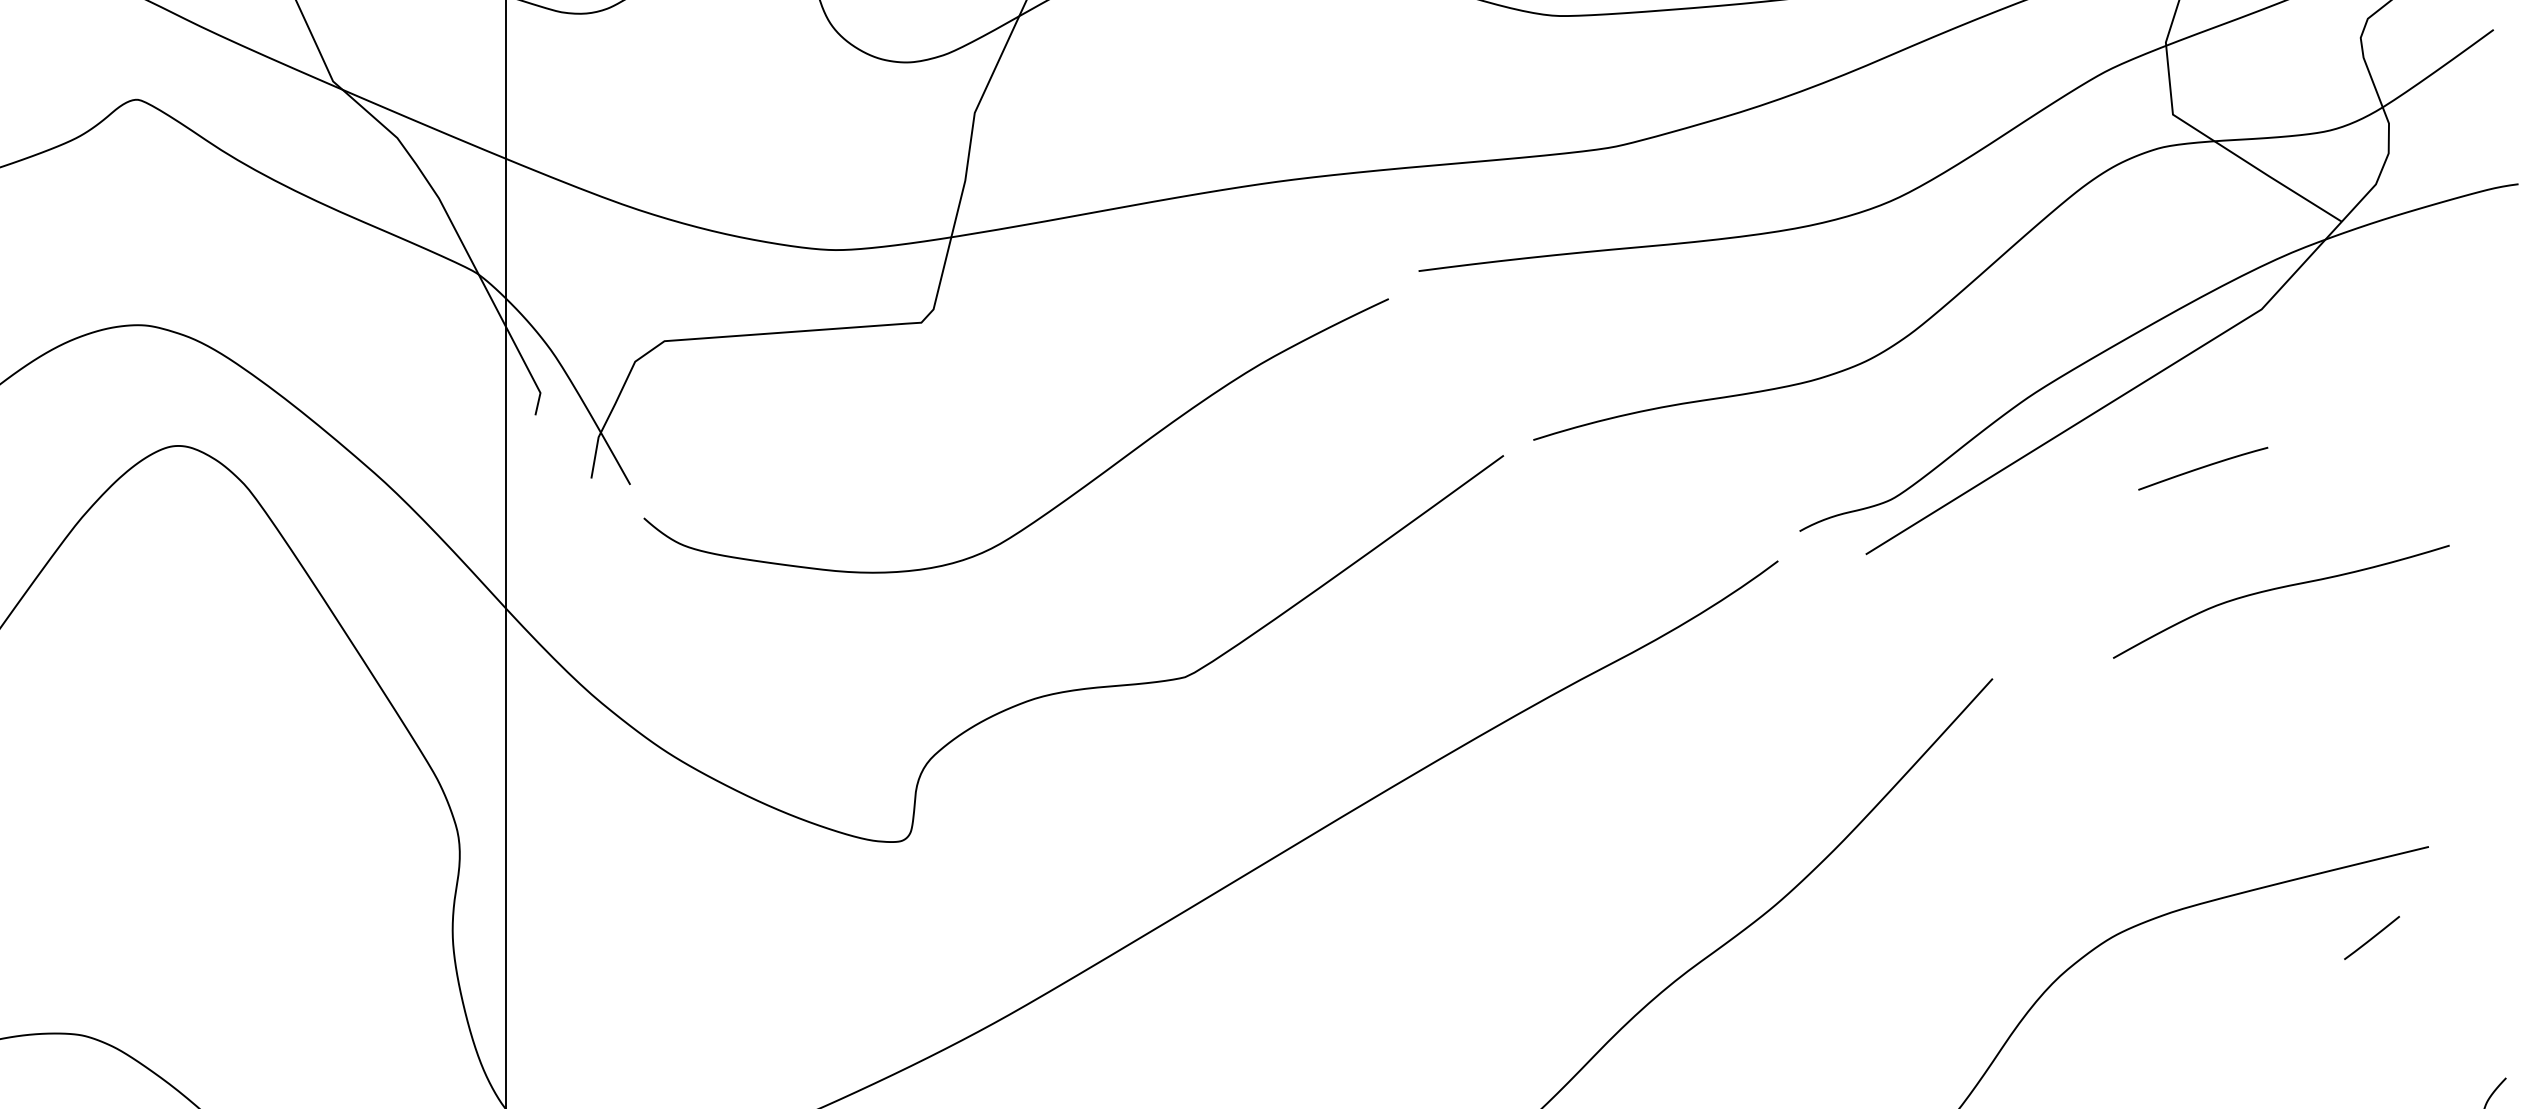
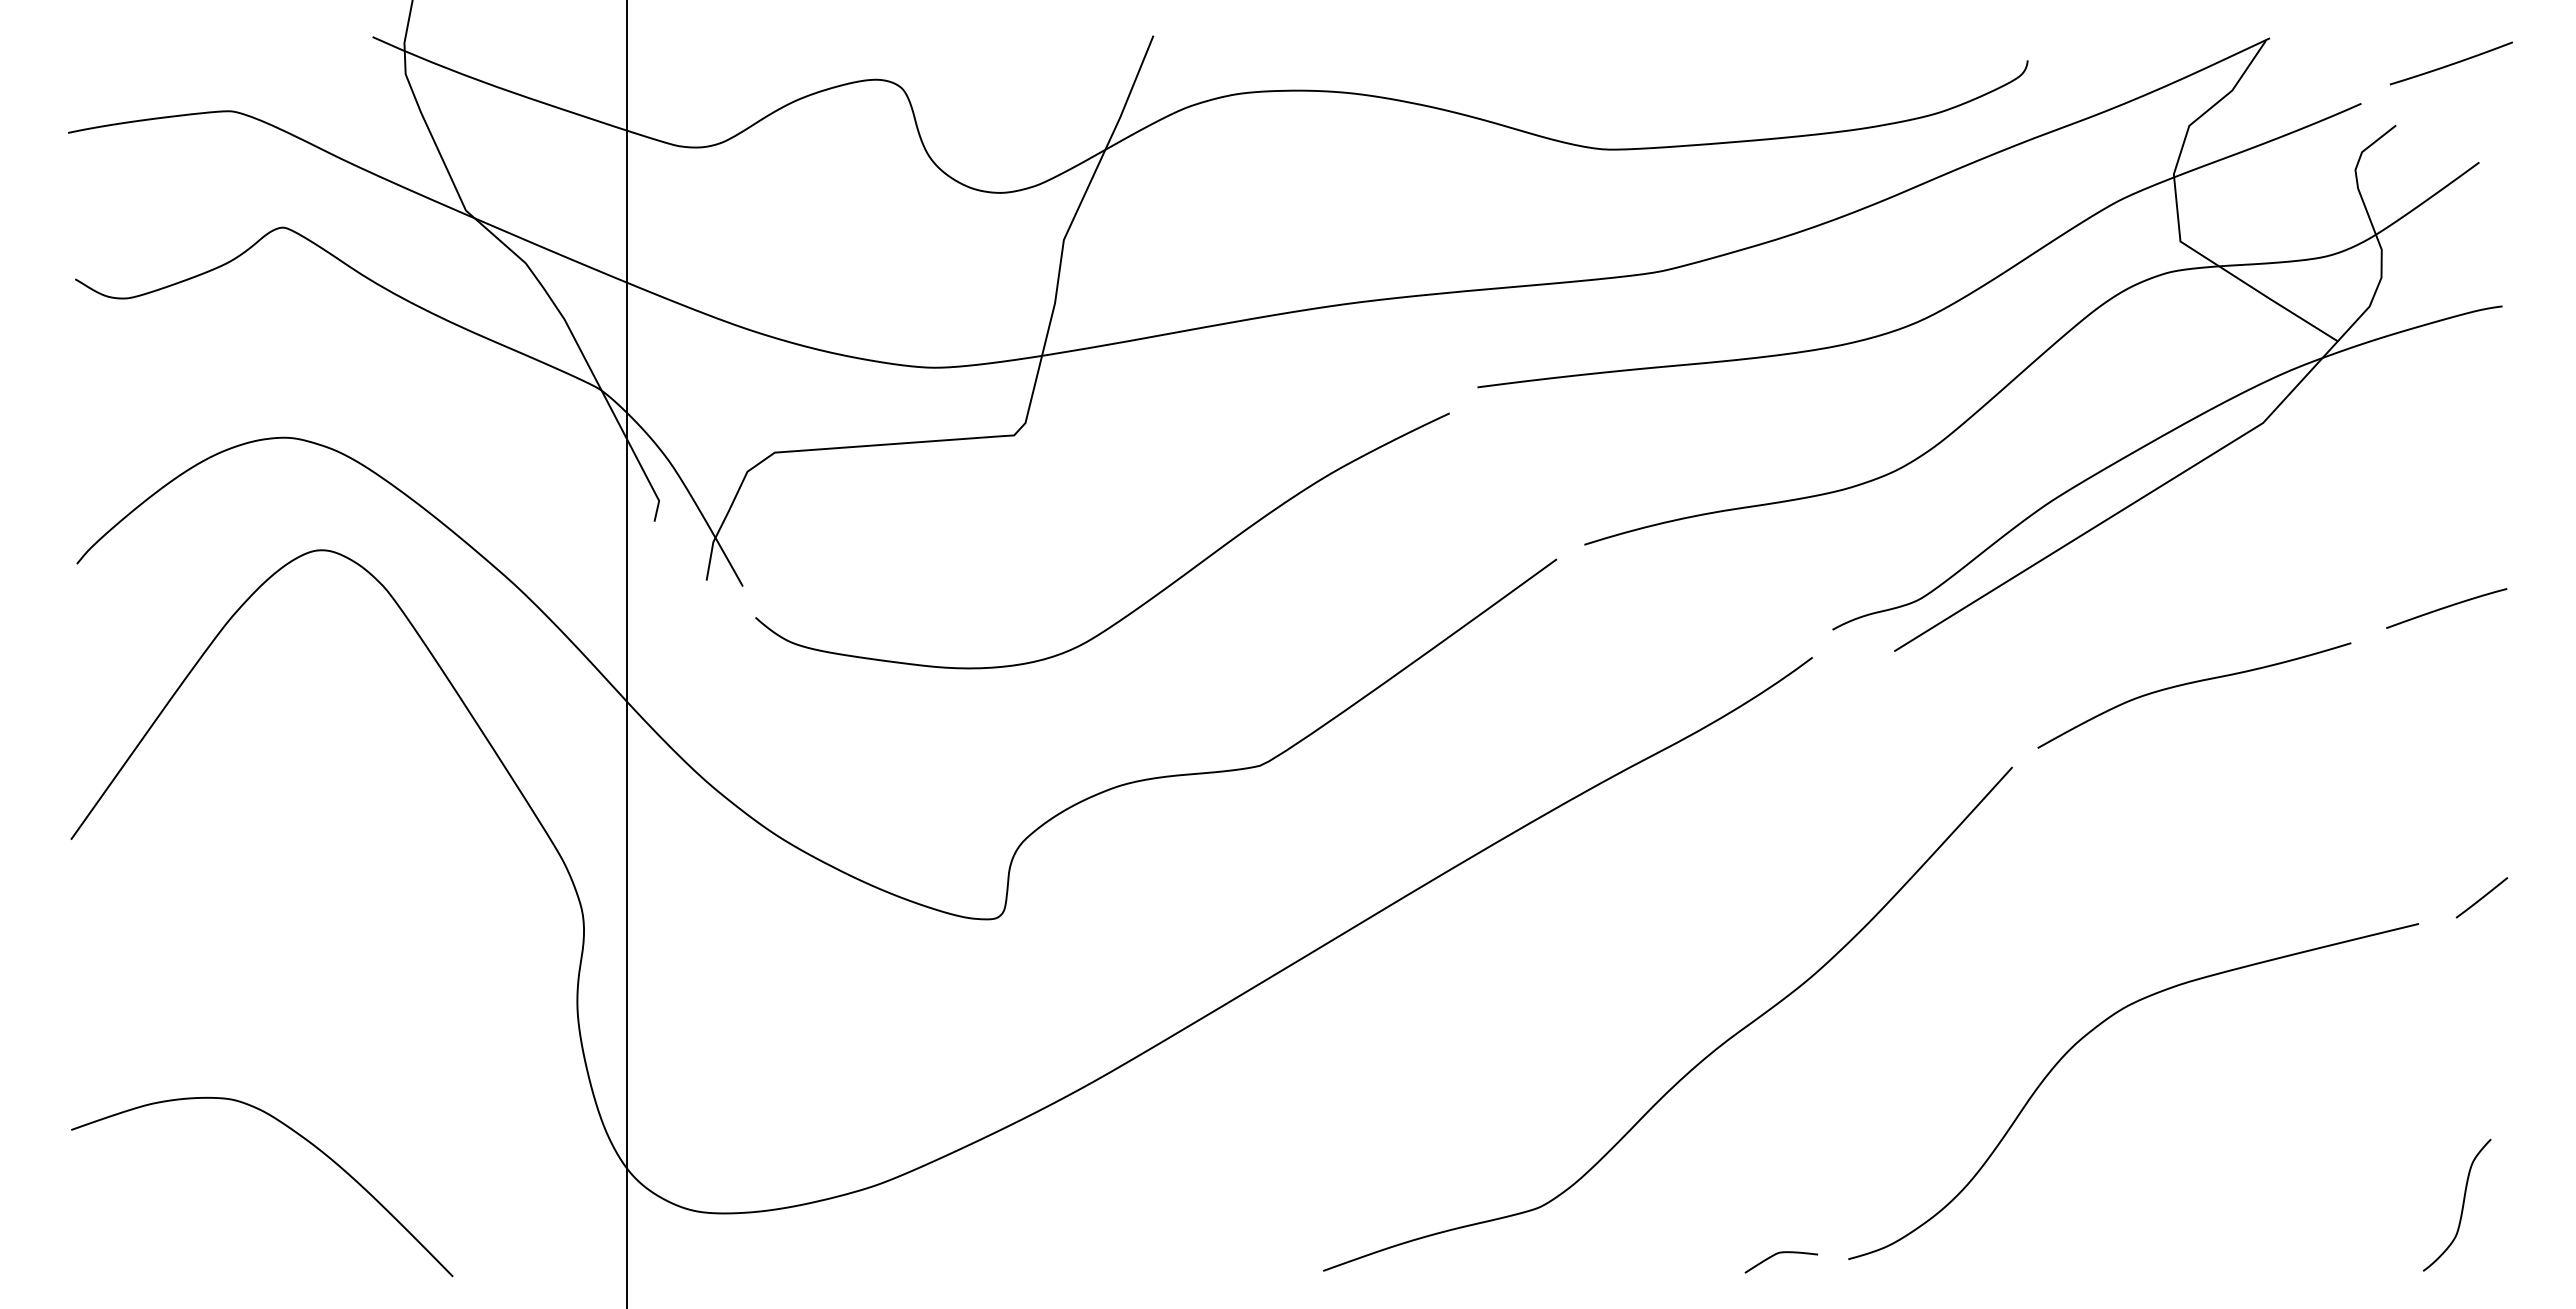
curve: (2203, 468) -> (2446, 608), moved
curve: (2281, 588) -> (2194, 683), moved
line: (2371, 937) -> (2481, 897), moved

